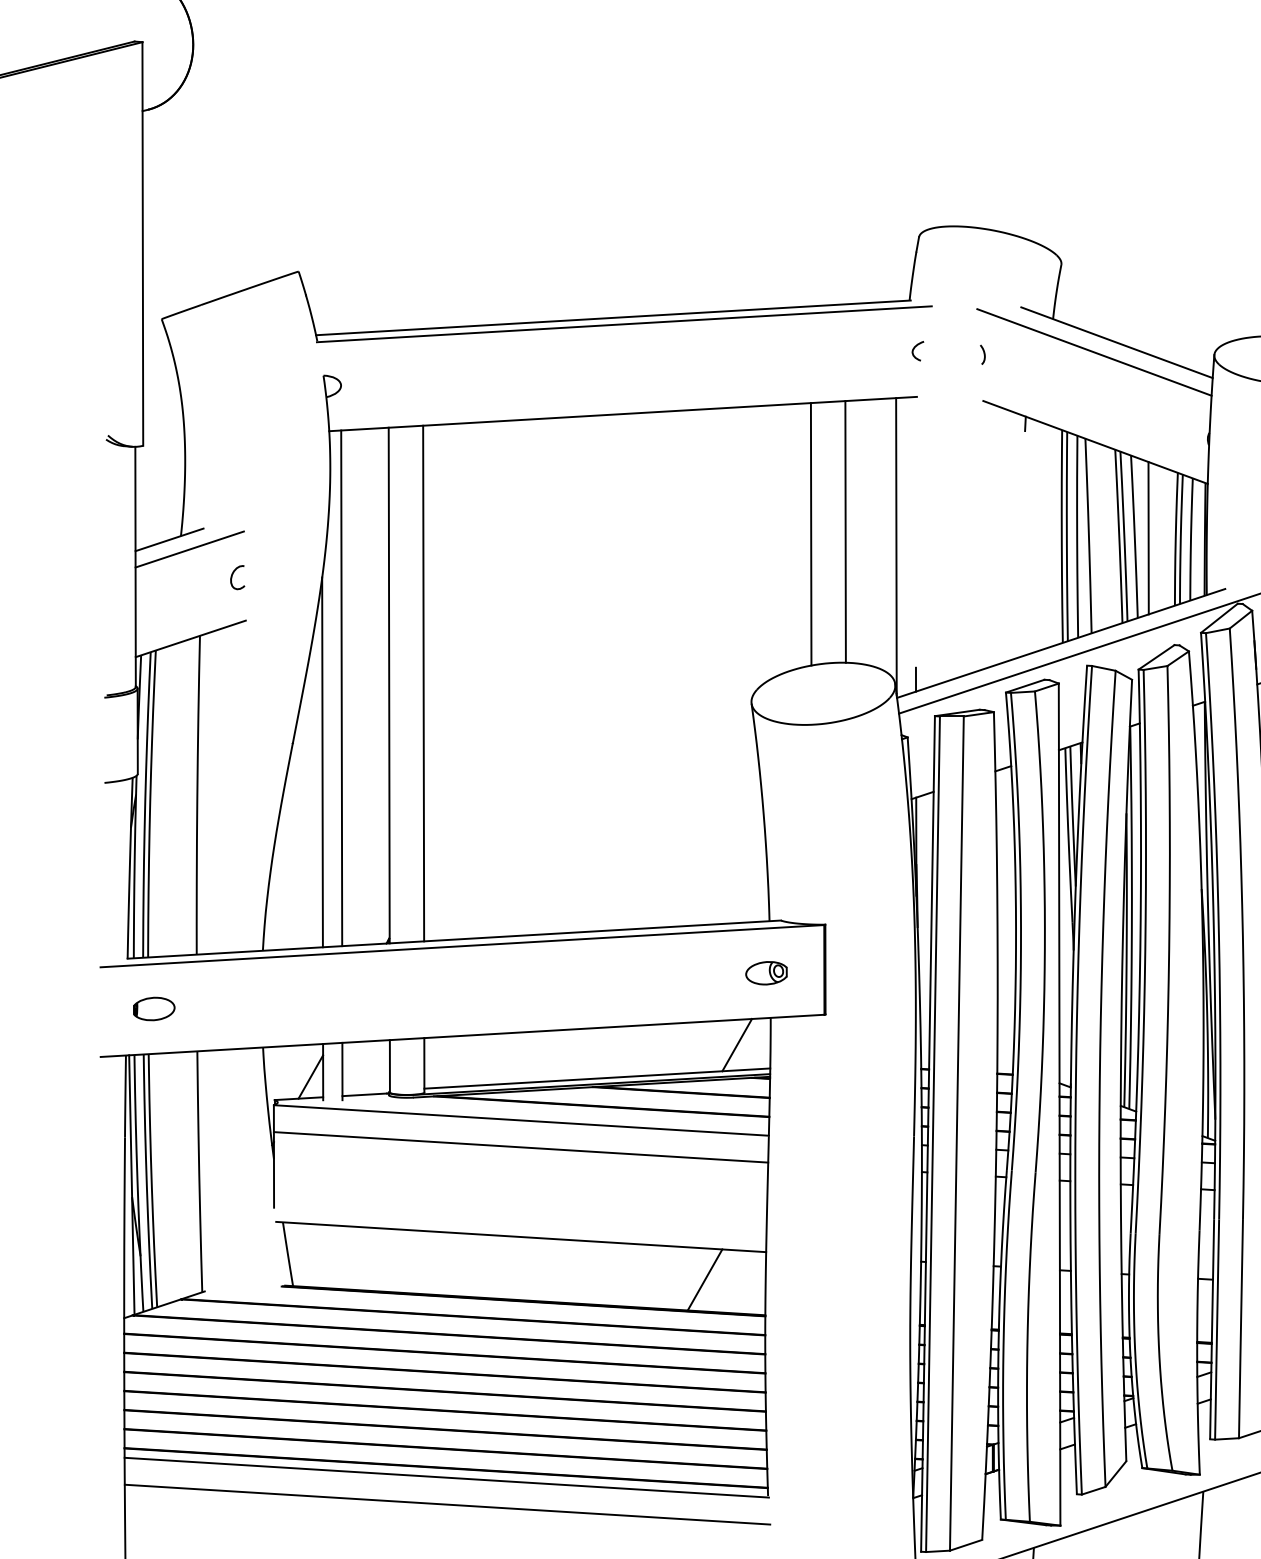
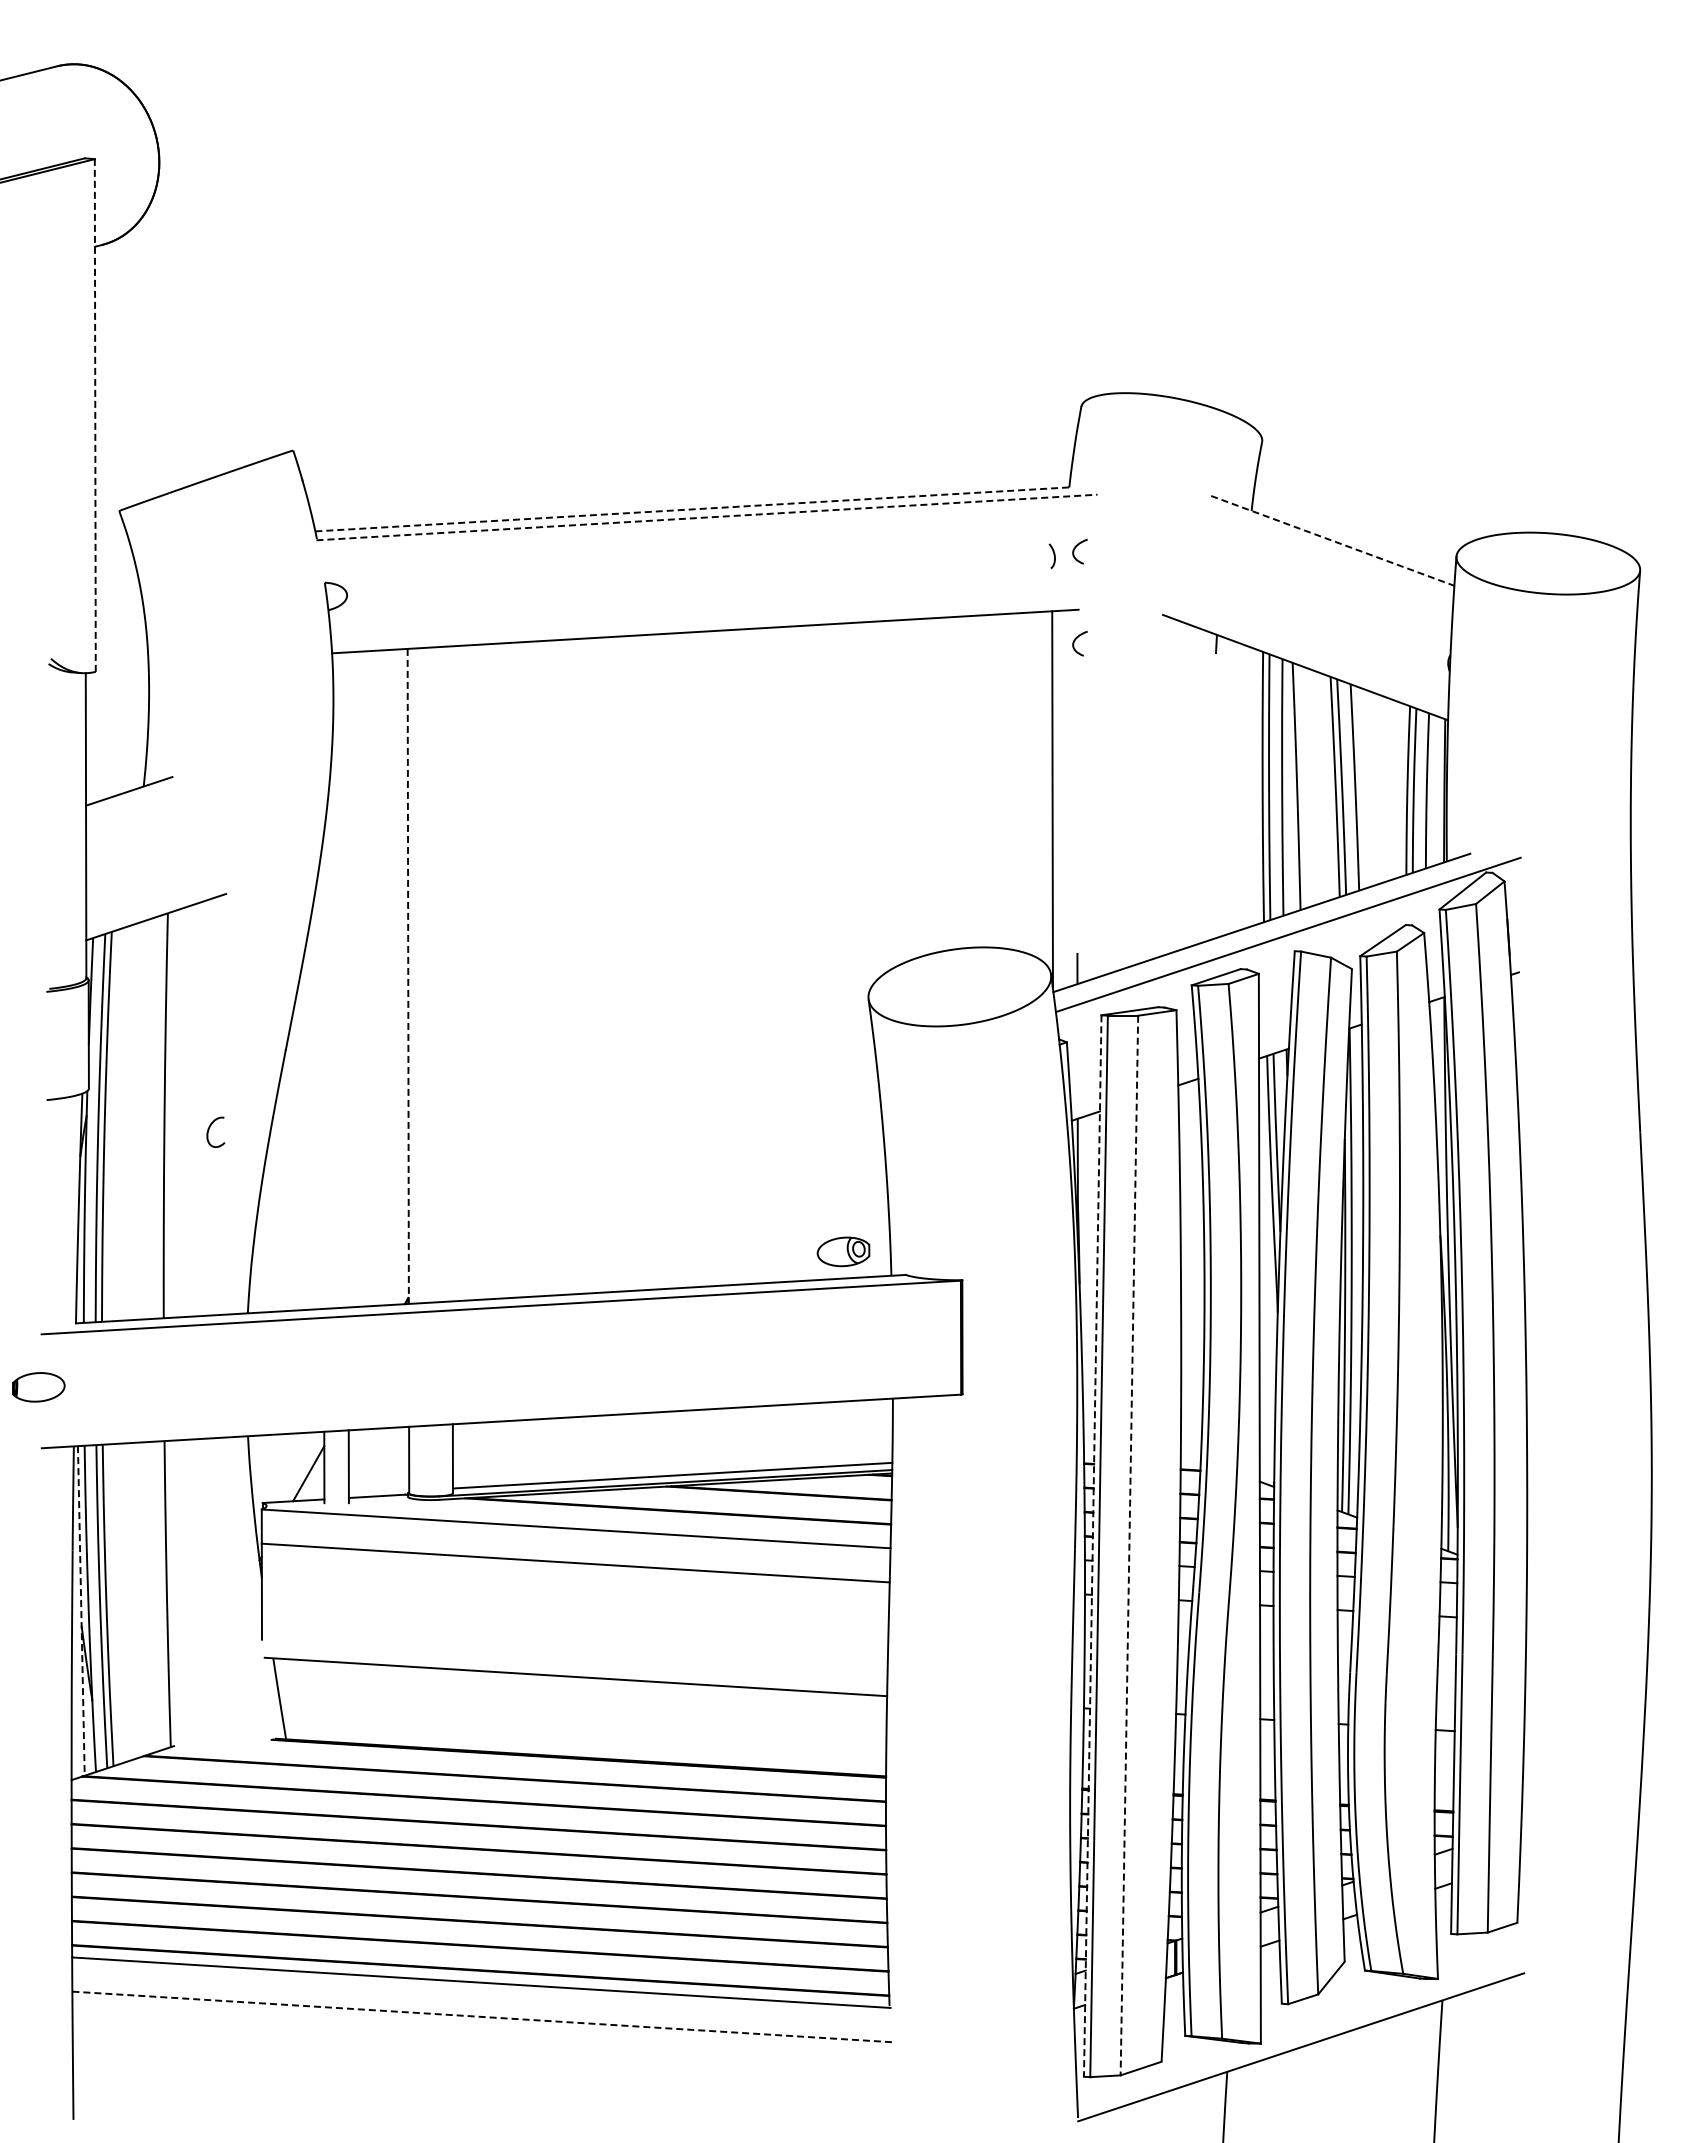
line: (143, 243) -> (95, 415), solid -> dashed
line: (613, 317) -> (693, 509), solid -> dashed
line: (624, 324) -> (707, 517), solid -> dashed
line: (1116, 342) -> (1332, 540), solid -> dashed
line: (1093, 352) -> (1303, 553), removed
curve: (983, 354) -> (1053, 555), moved
curve: (915, 420) -> (1076, 639), added
line: (845, 532) -> (987, 781), removed
line: (811, 534) -> (944, 784), removed
line: (1148, 538) -> (1372, 789), removed
line: (189, 549) -> (154, 803), removed
curve: (232, 576) -> (209, 1130), moved
line: (423, 683) -> (451, 973), removed
line: (389, 685) -> (408, 976), solid -> dashed
line: (341, 687) -> (347, 979), removed
line: (322, 761) -> (323, 1073), removed
part: (766, 972) -> (843, 1251), moved
part: (154, 1009) -> (38, 1387), moved
line: (737, 1044) -> (850, 1432), removed
line: (956, 1133) -> (1129, 1545), solid -> dashed
line: (927, 1134) -> (1092, 1546), solid -> dashed
line: (131, 1184) -> (81, 1610), solid -> dashed
line: (705, 1279) -> (809, 1731), removed
line: (447, 1504) -> (482, 2016), solid -> dashed

